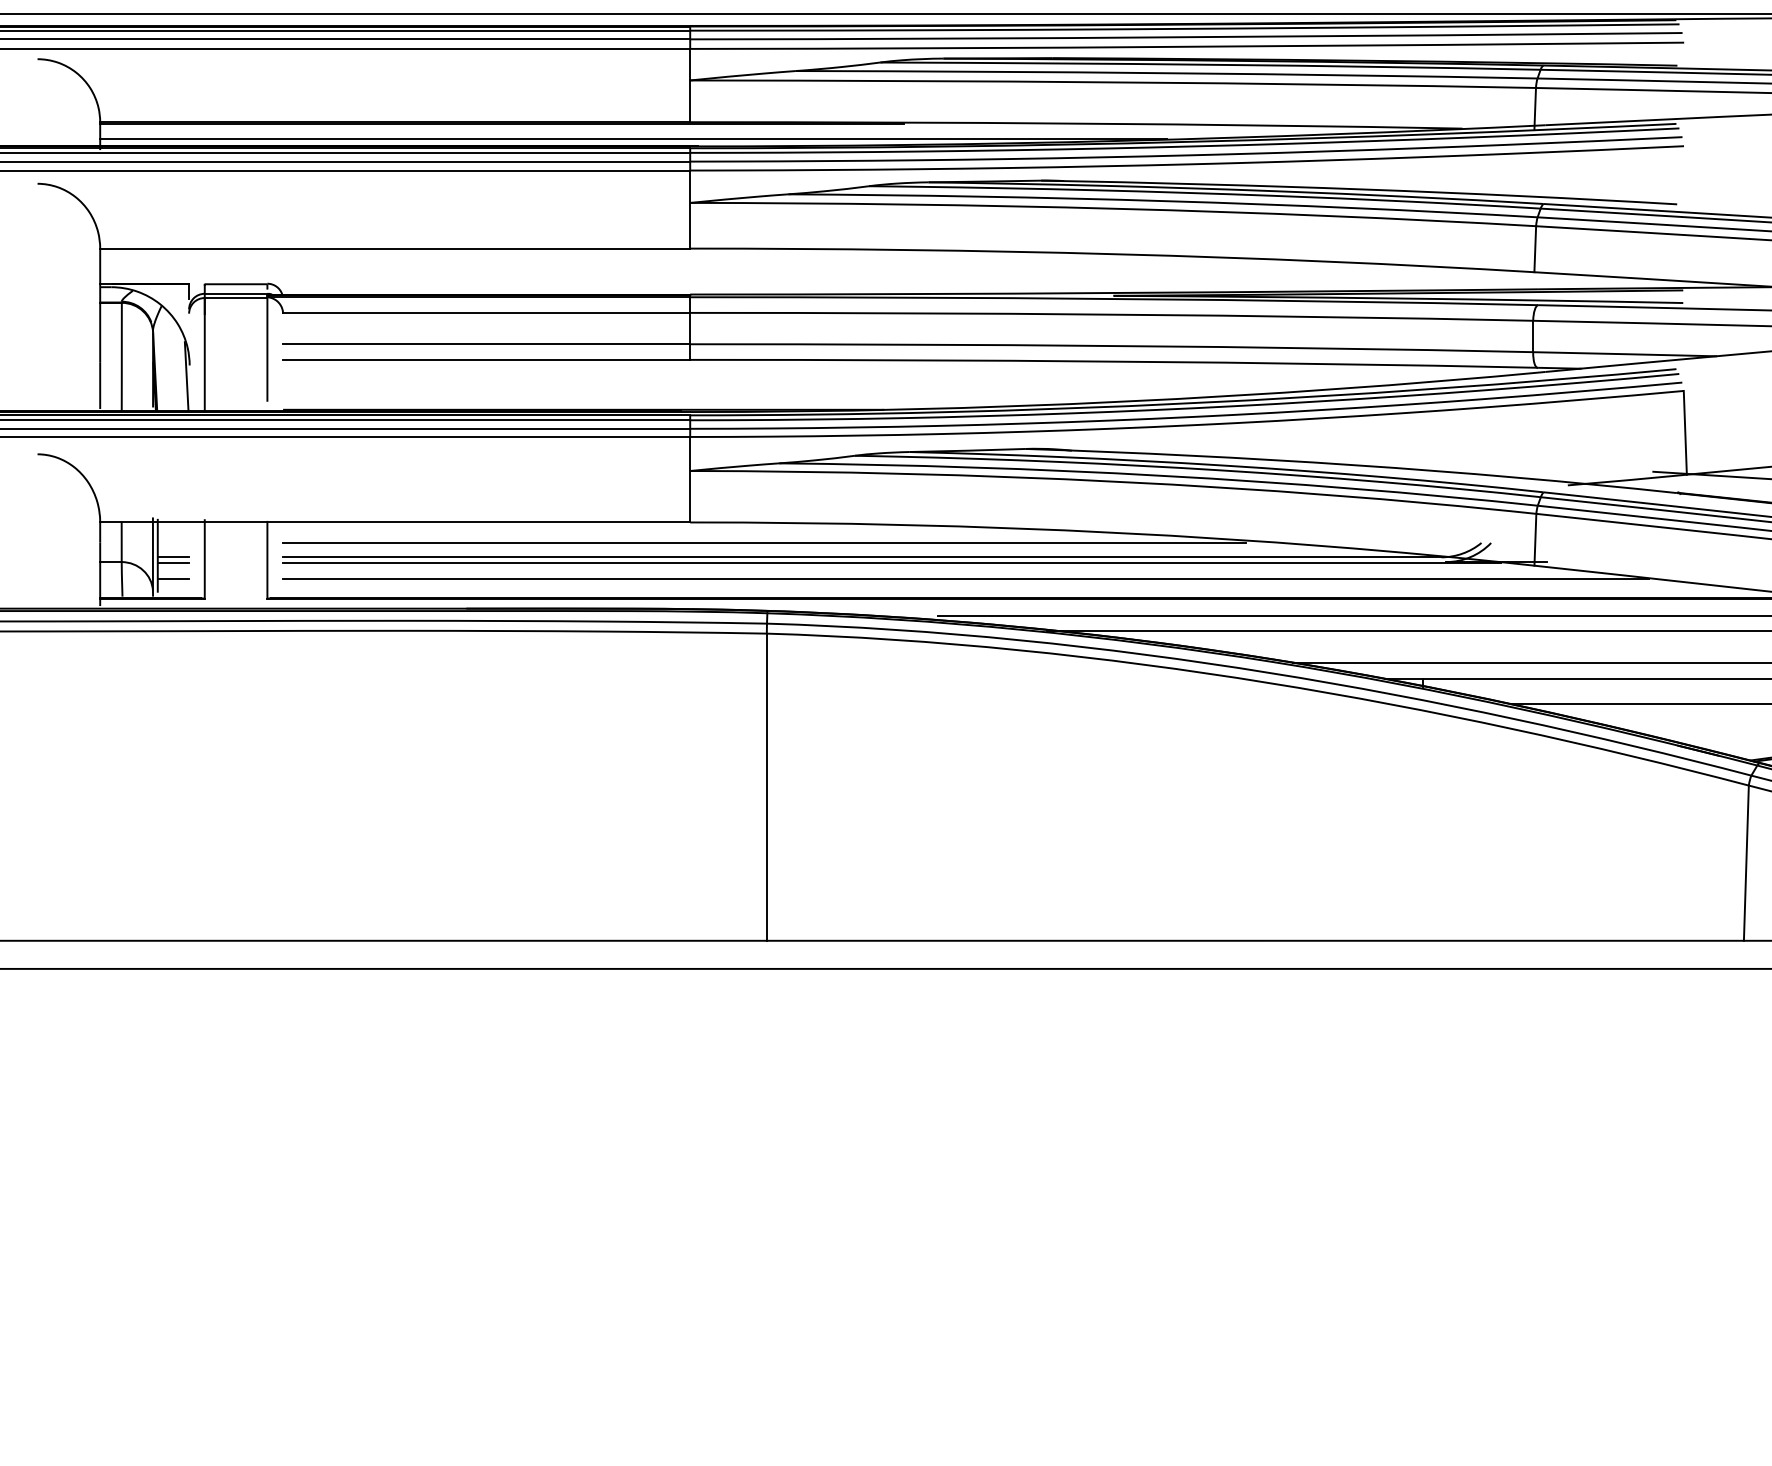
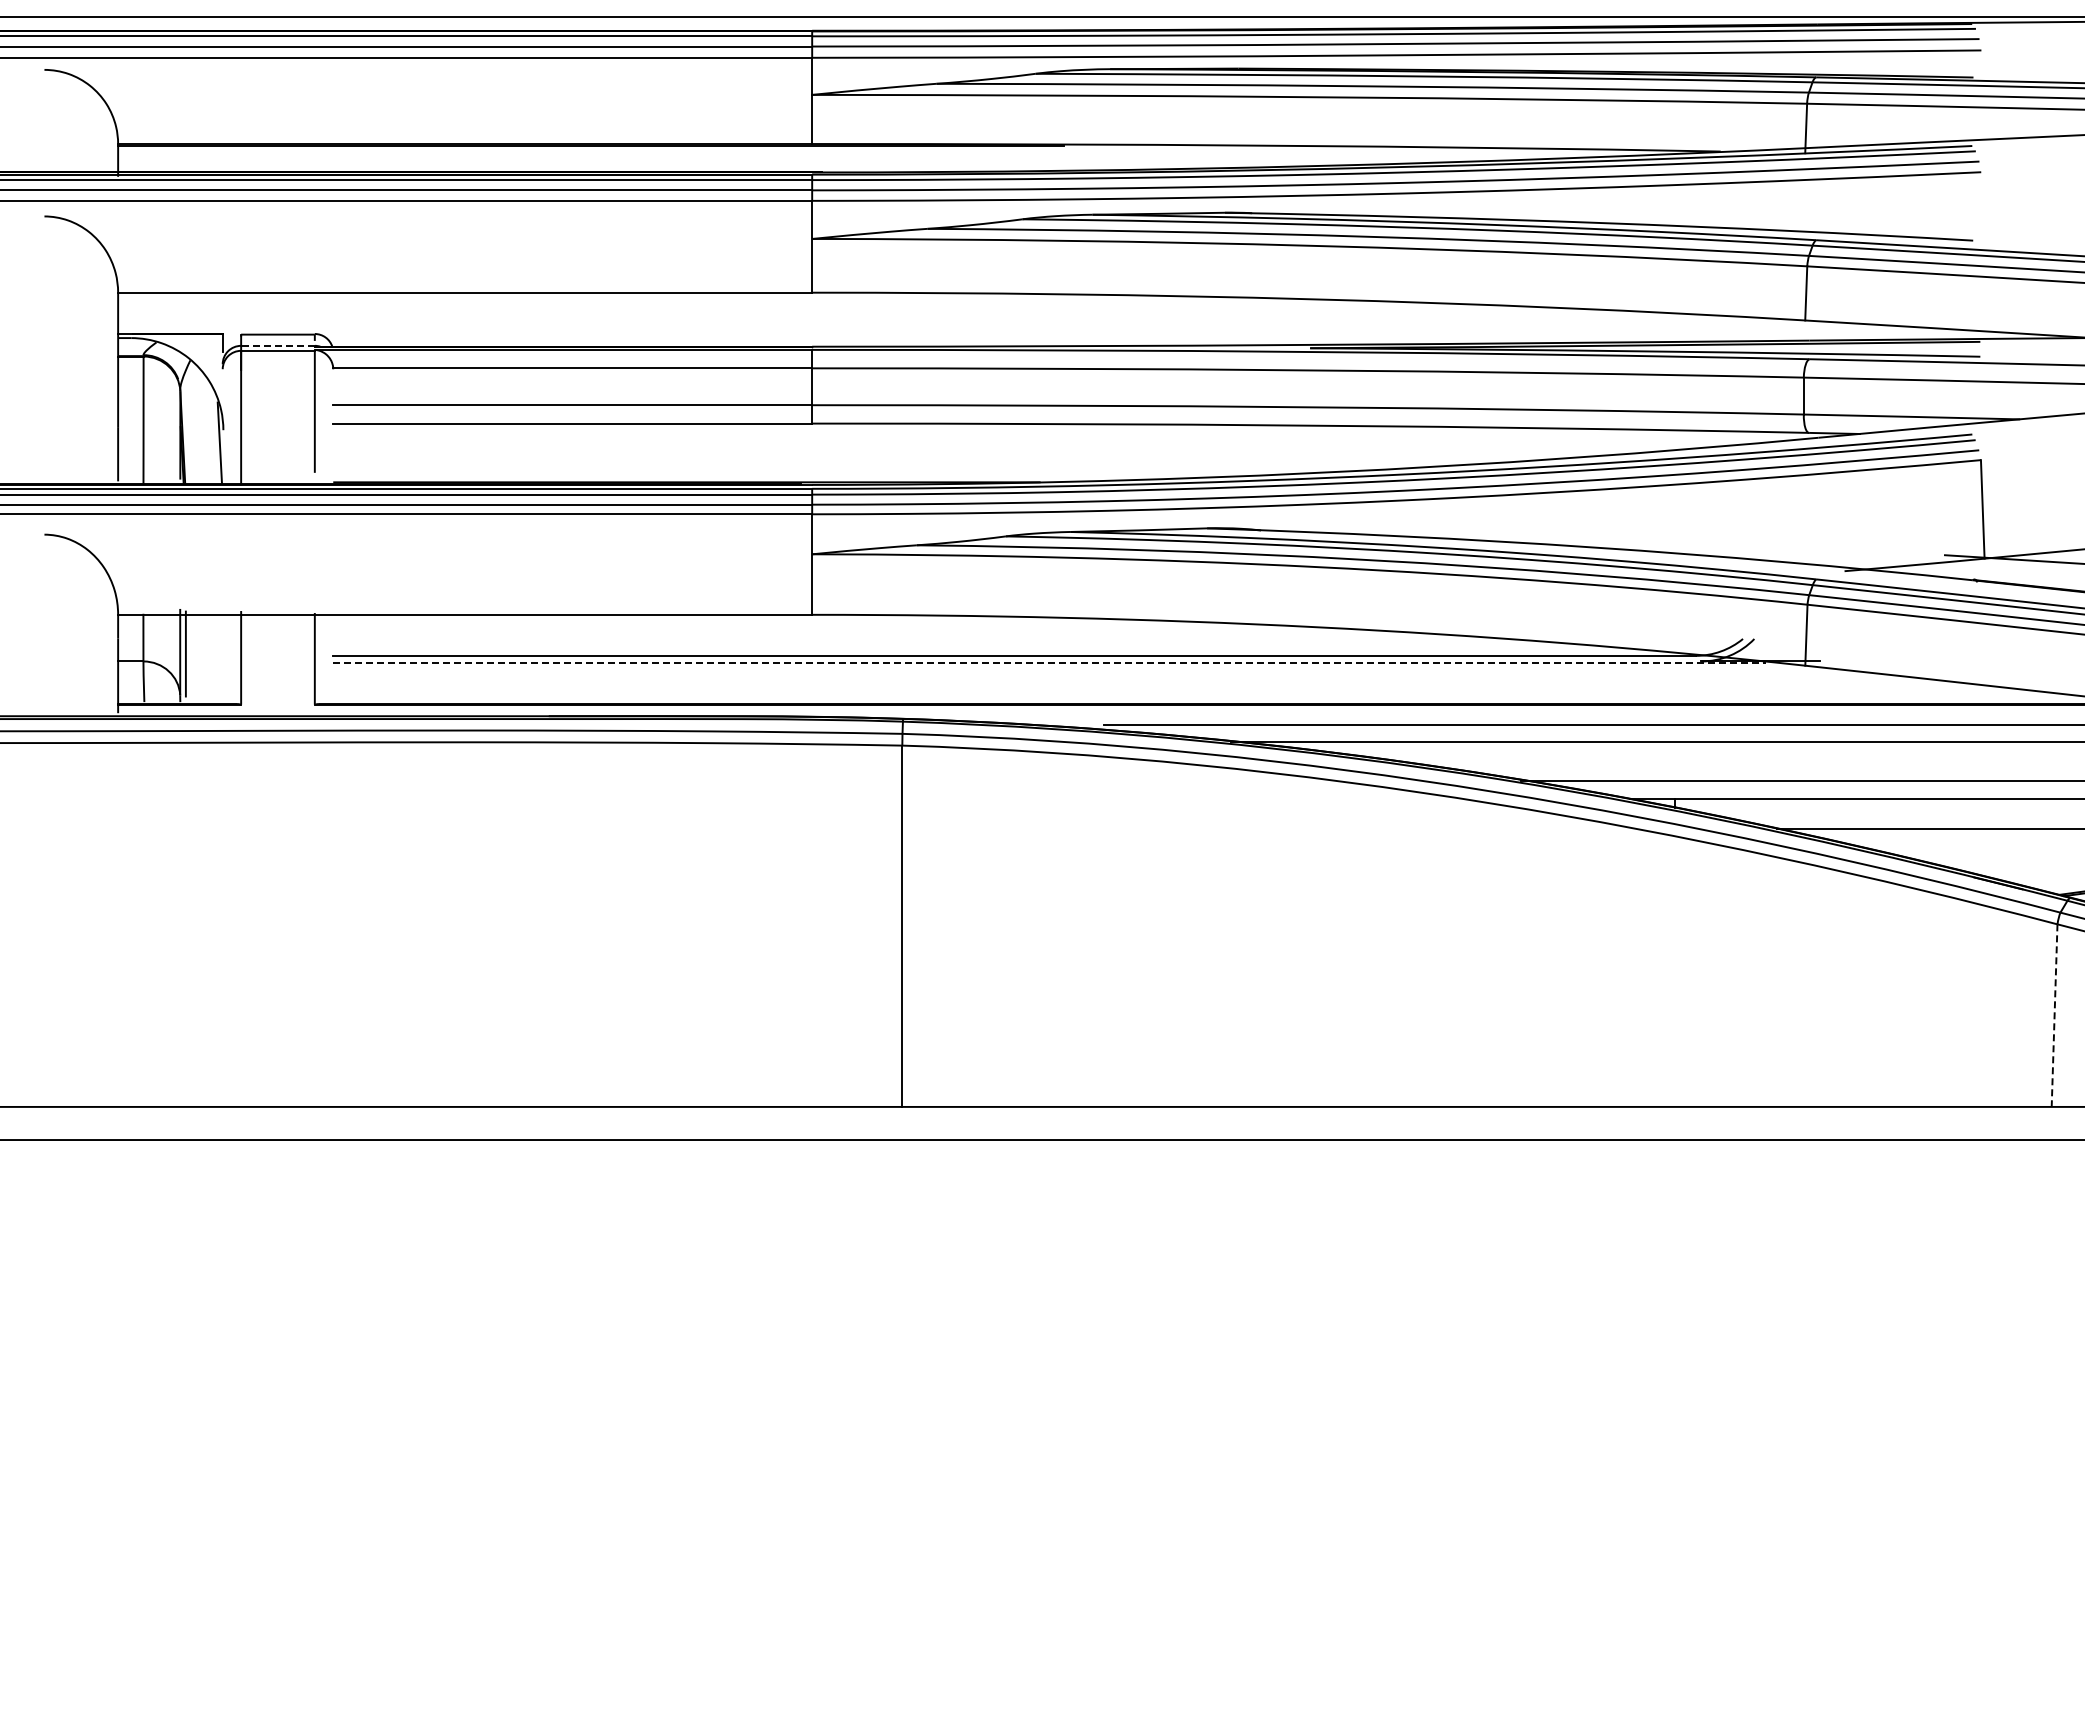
line: (633, 139) -> (745, 164), removed
line: (235, 293) -> (277, 345), solid -> dashed
line: (764, 542) -> (899, 638), removed
line: (172, 557) -> (203, 655), removed
line: (172, 562) -> (203, 662), removed
line: (891, 562) -> (1049, 662), solid -> dashed
line: (172, 579) -> (203, 681), removed
line: (965, 579) -> (1136, 681), removed
line: (1746, 863) -> (2054, 1016), solid -> dashed

